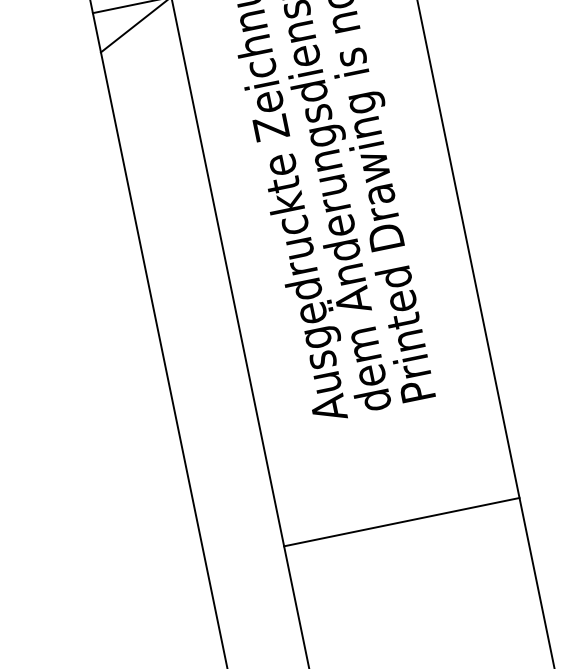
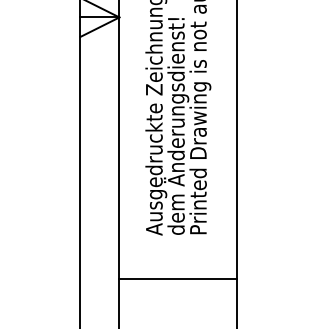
line: (400, 521) -> (177, 278), moved

